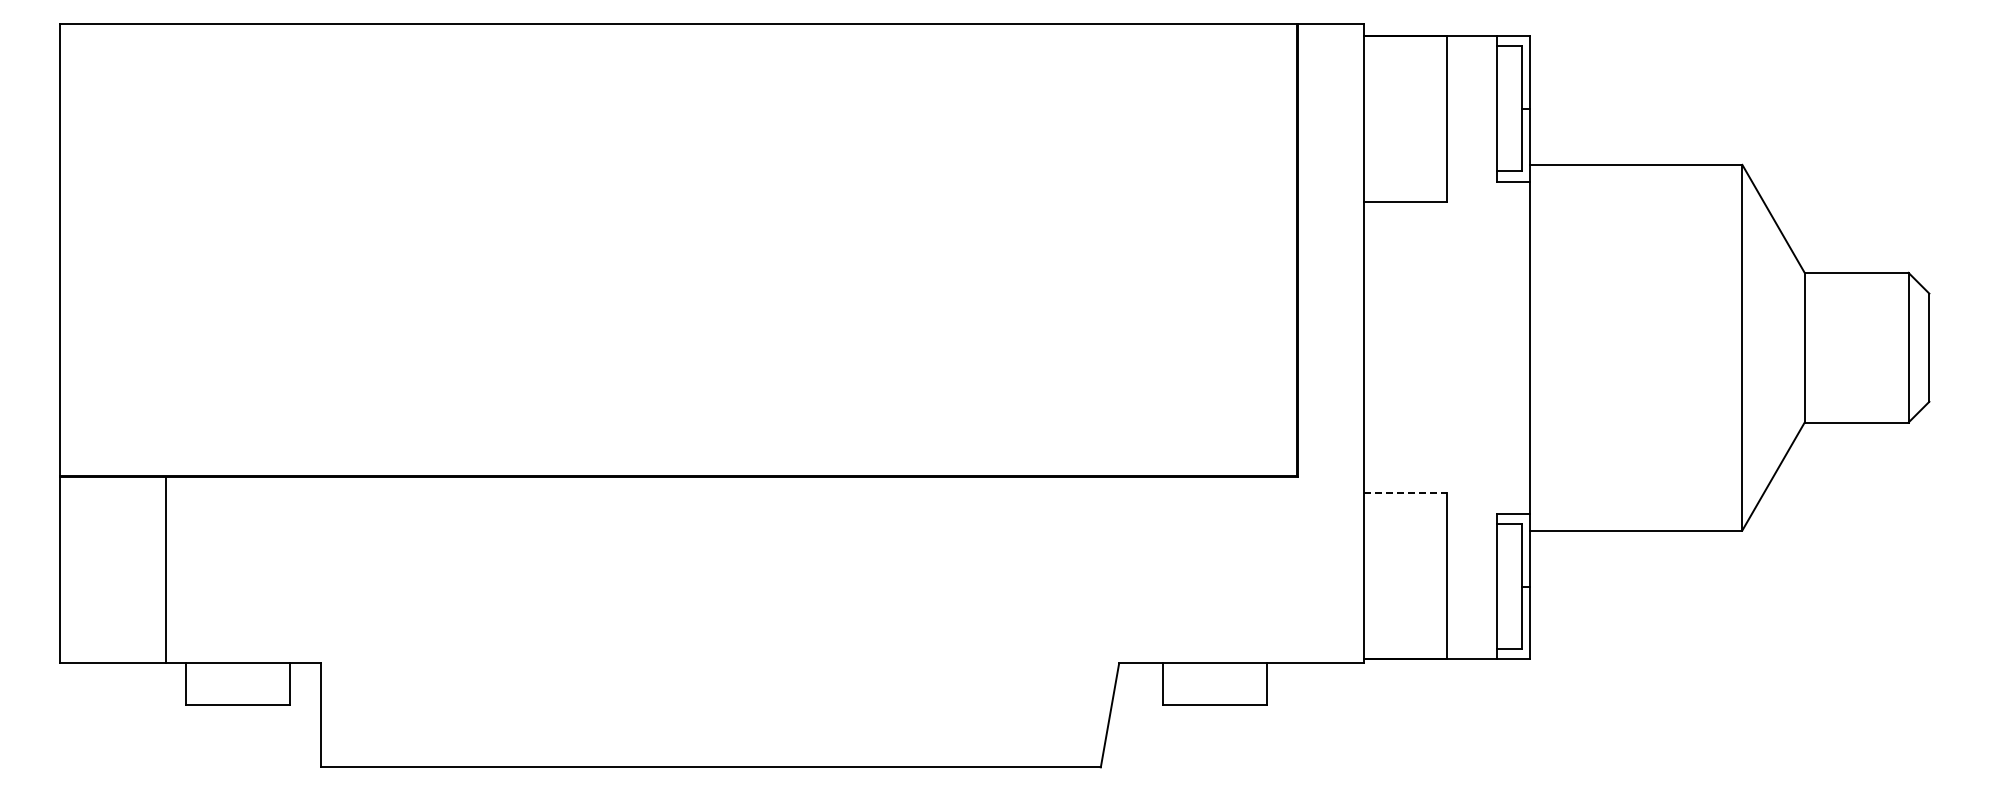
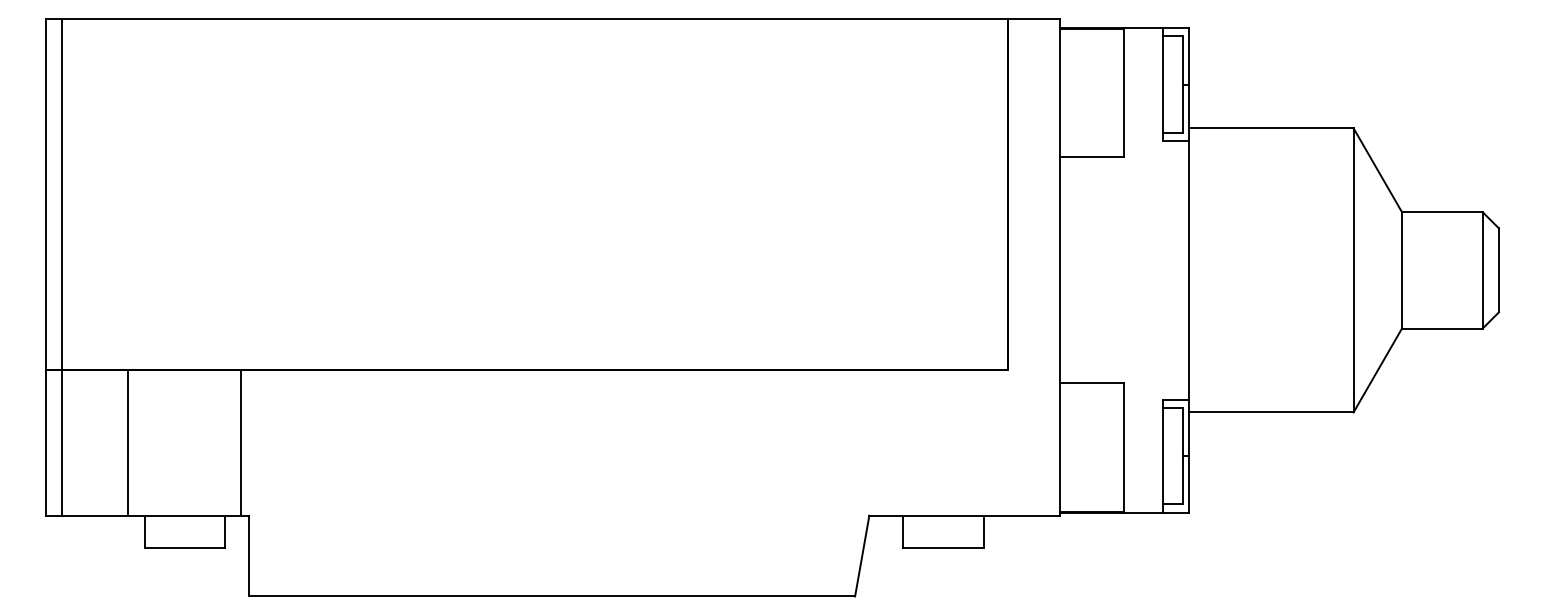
line: (80, 343) -> (62, 267), added
line: (1405, 493) -> (1091, 383), dashed -> solid
line: (311, 569) -> (241, 442), added

